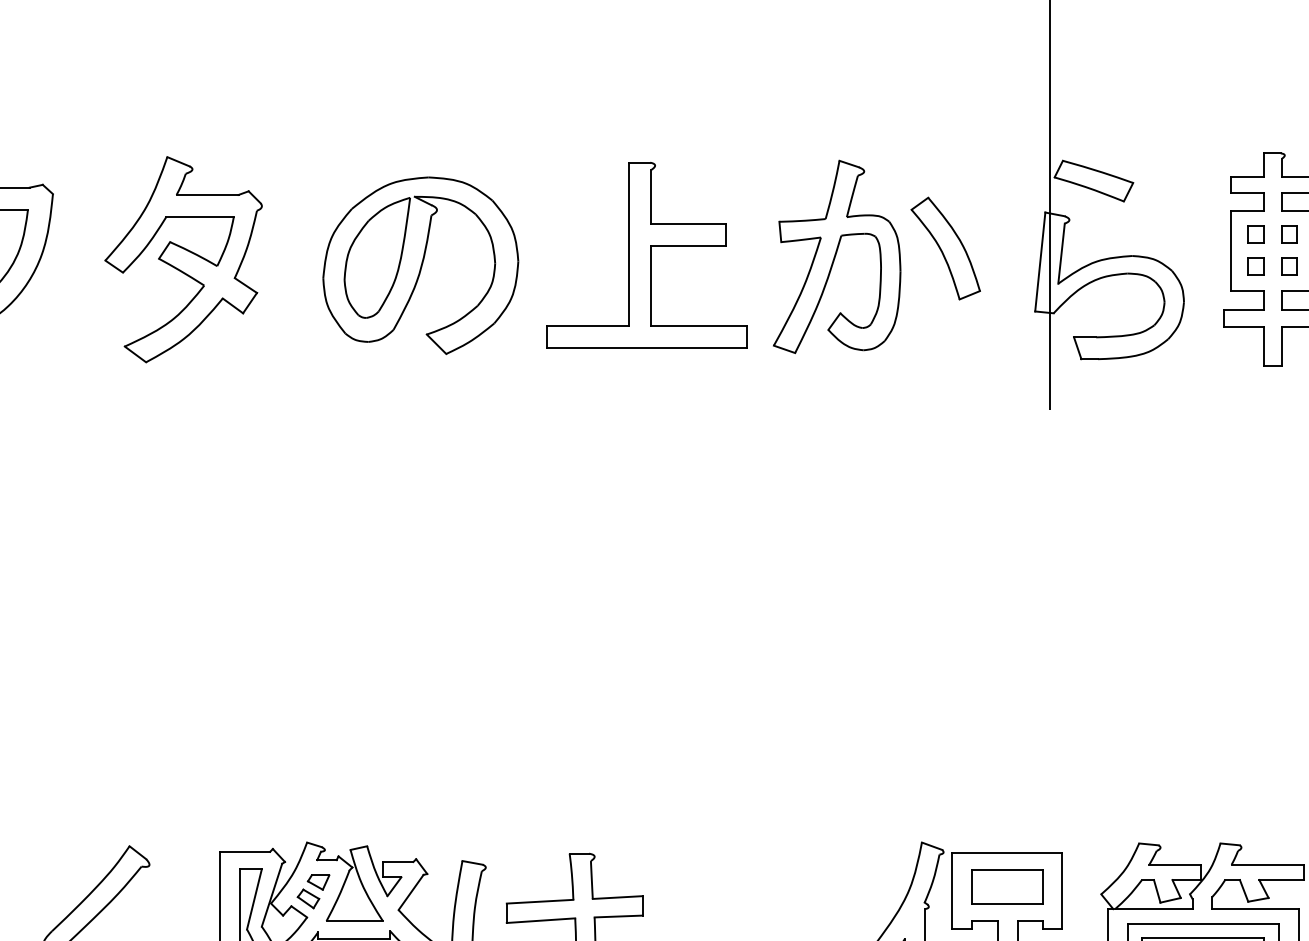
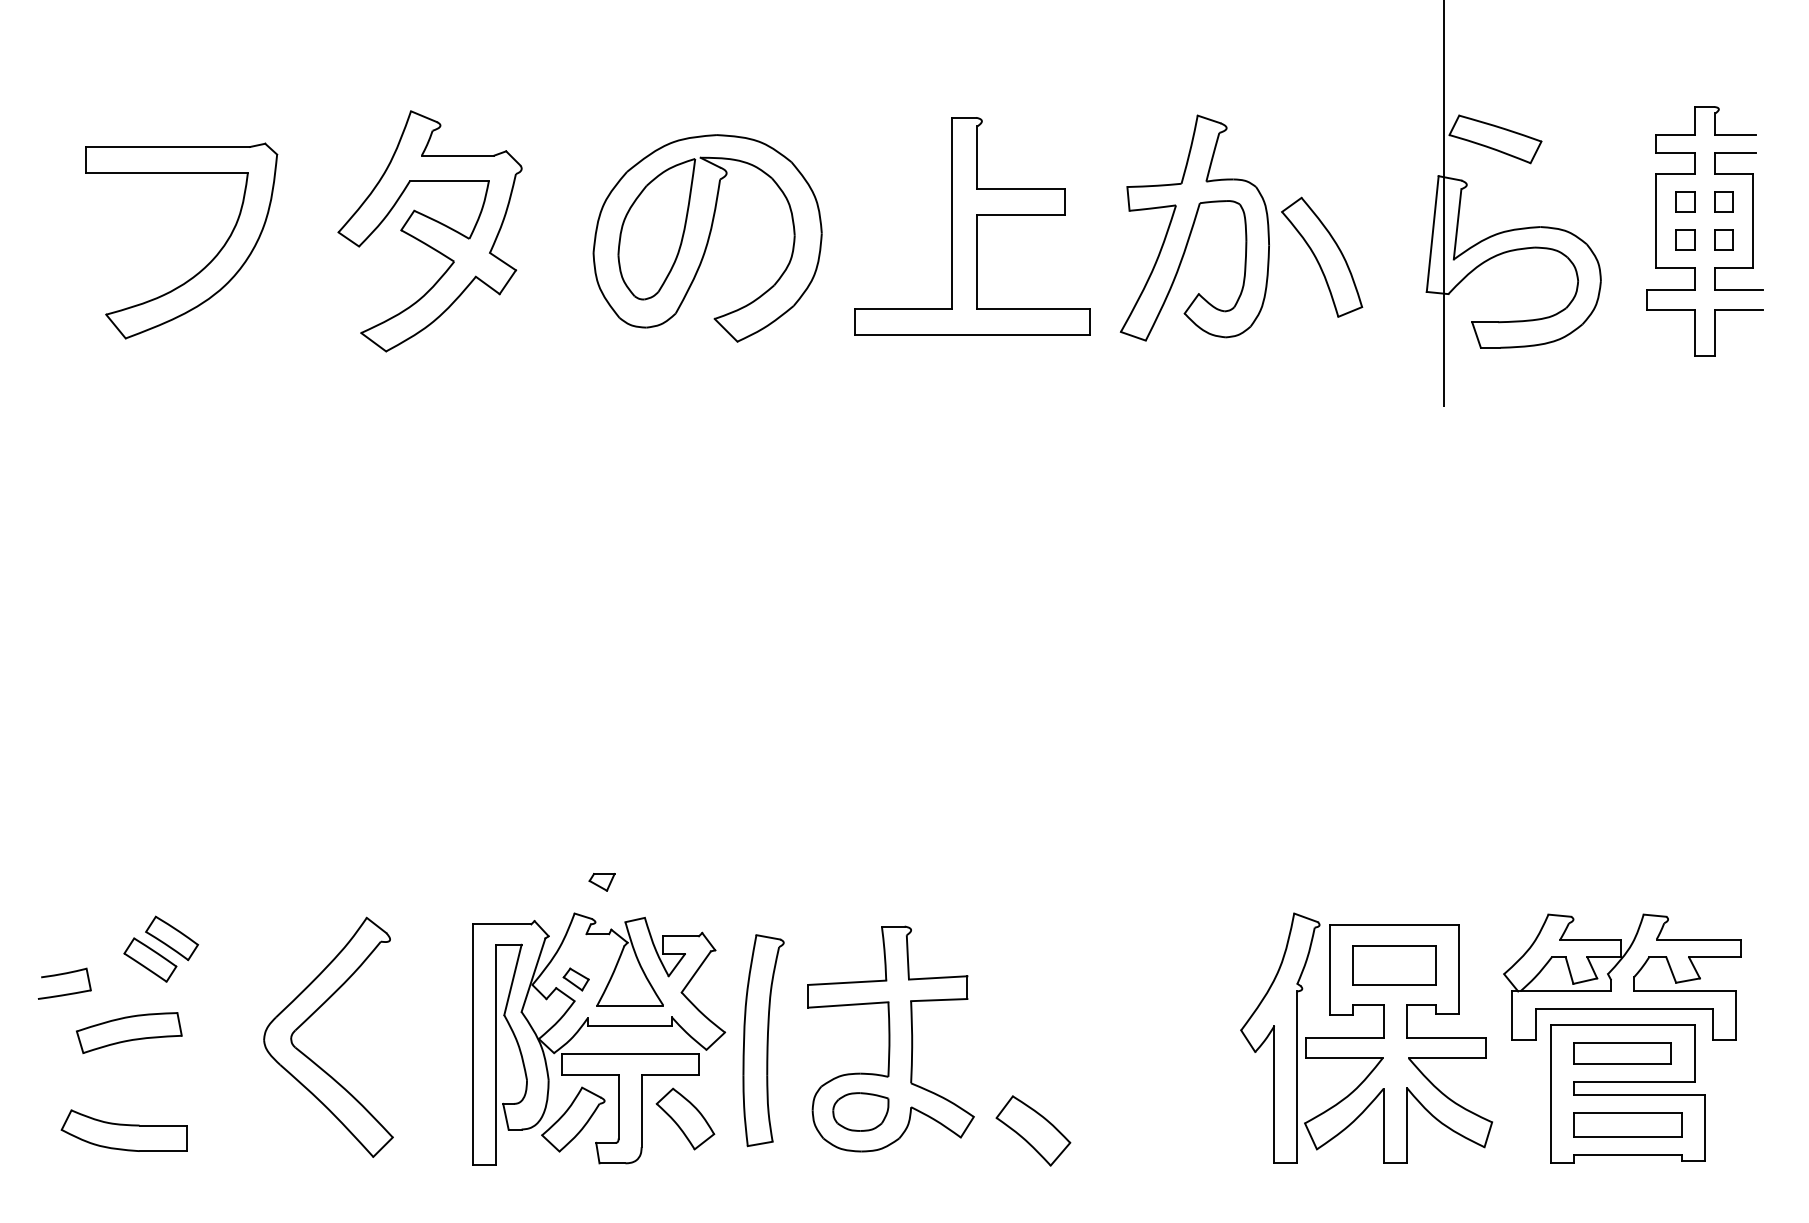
part: (946, 247) -> (1322, 256), moved
part: (318, 882) -> (601, 882), moved

